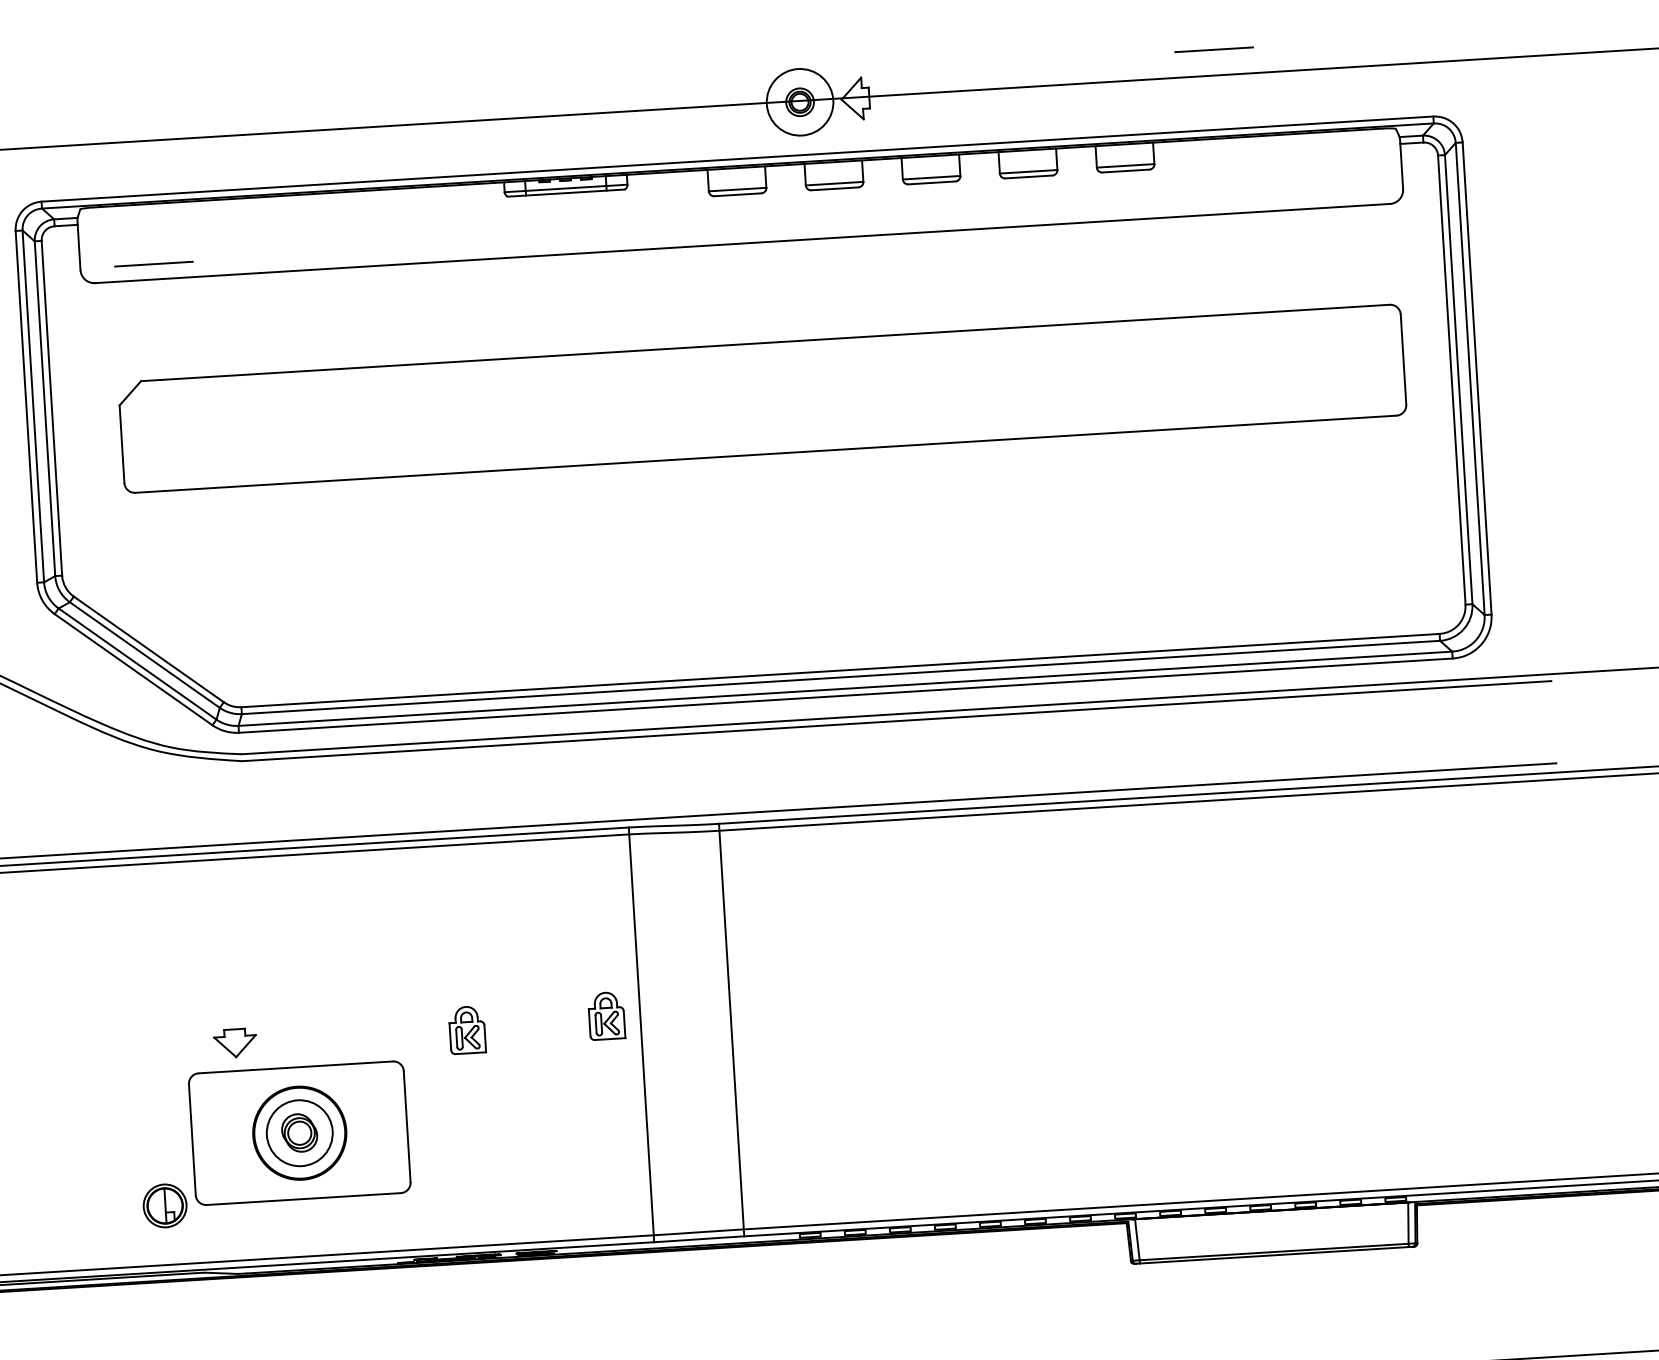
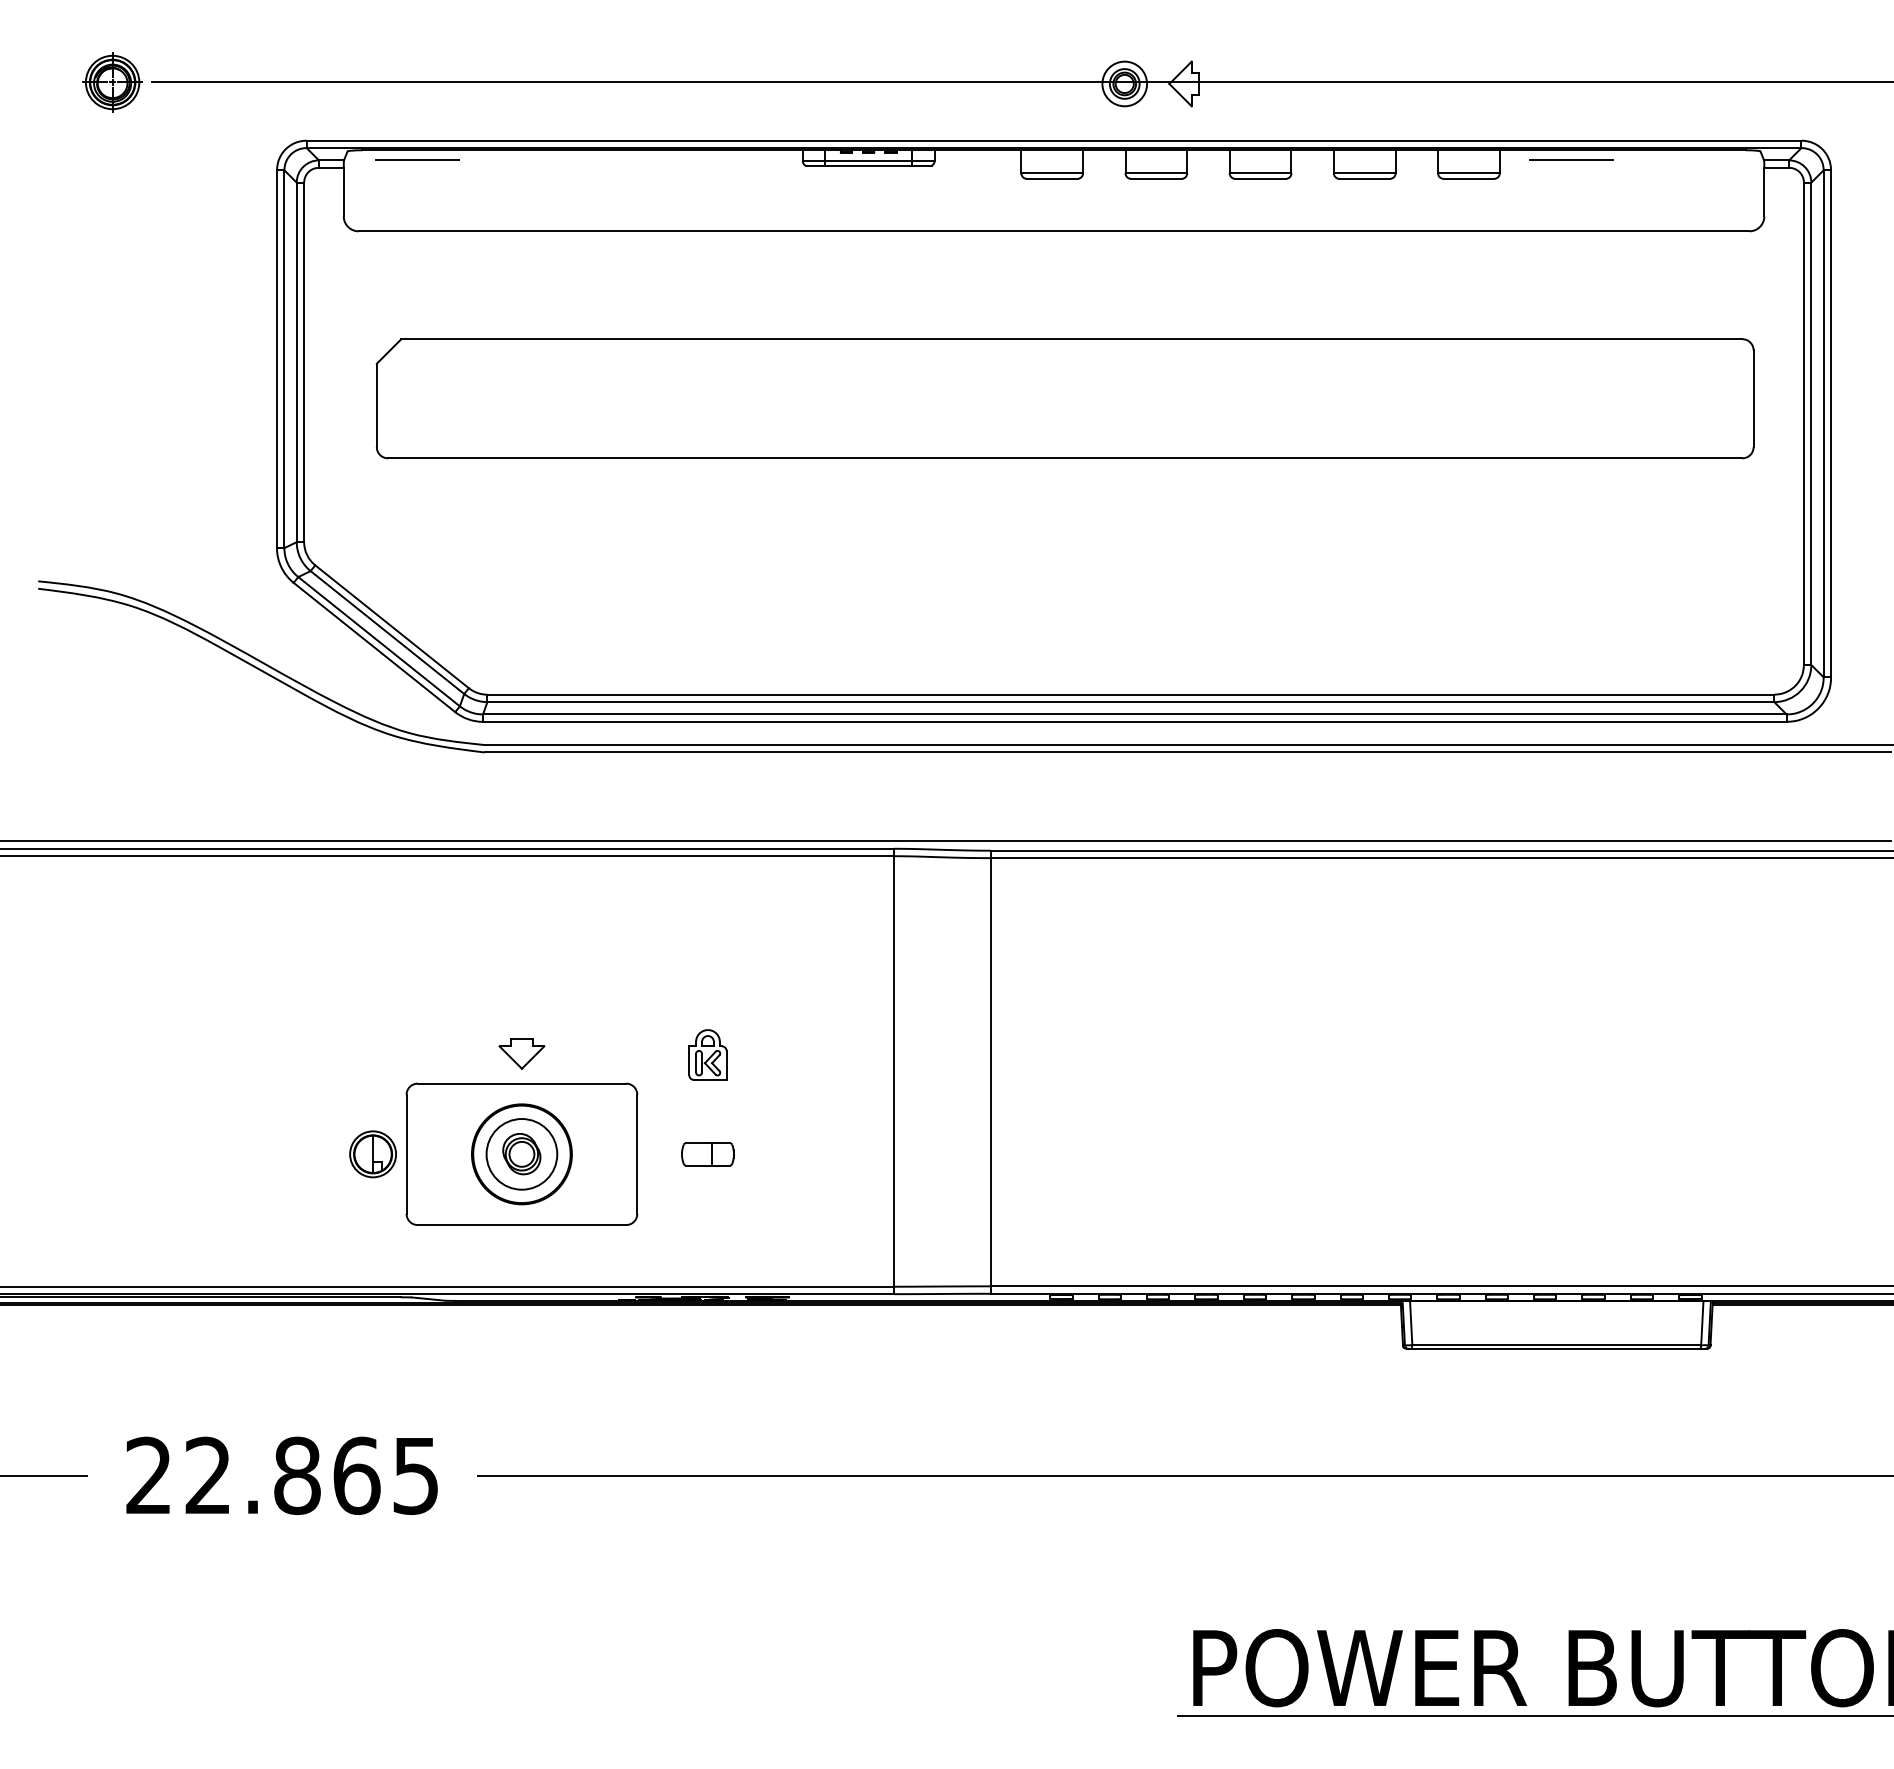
line: (1214, 49) -> (1571, 159), moved
circle: (799, 101) -> (1124, 83), size x0.62
line: (153, 263) -> (417, 159), moved
part: (606, 1015) -> (857, 1048), removed
part: (234, 1042) -> (521, 1053), moved
part: (472, 1122) -> (707, 1154), added
part: (164, 1206) -> (372, 1154), moved

